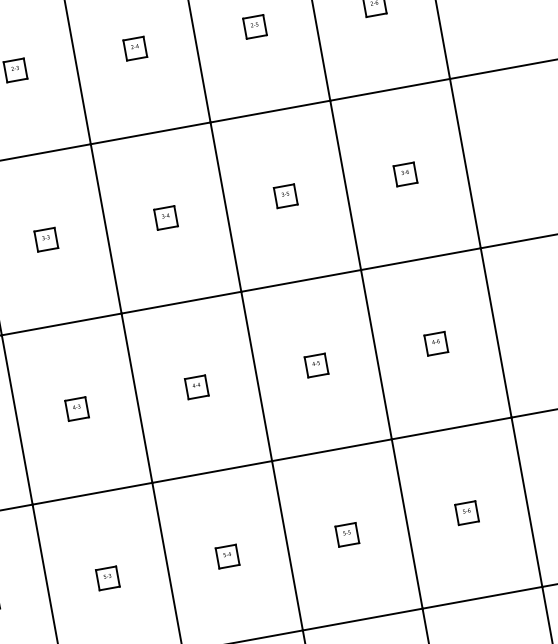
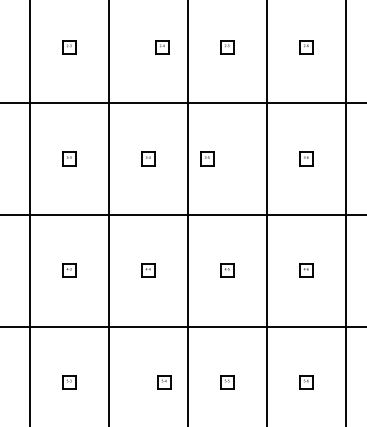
part: (135, 49) -> (162, 47), moved
part: (286, 195) -> (207, 158), moved
part: (228, 556) -> (164, 382), moved

